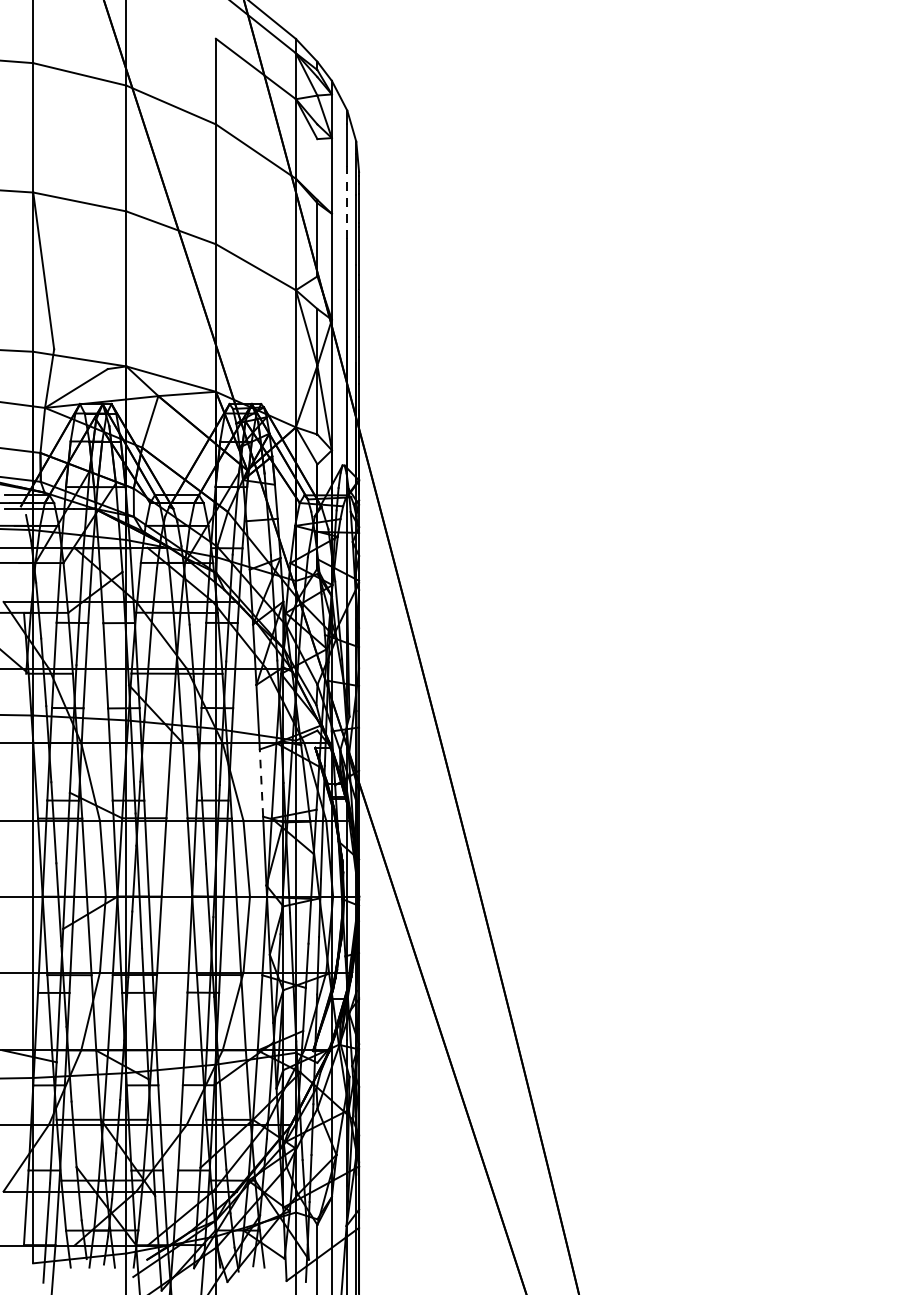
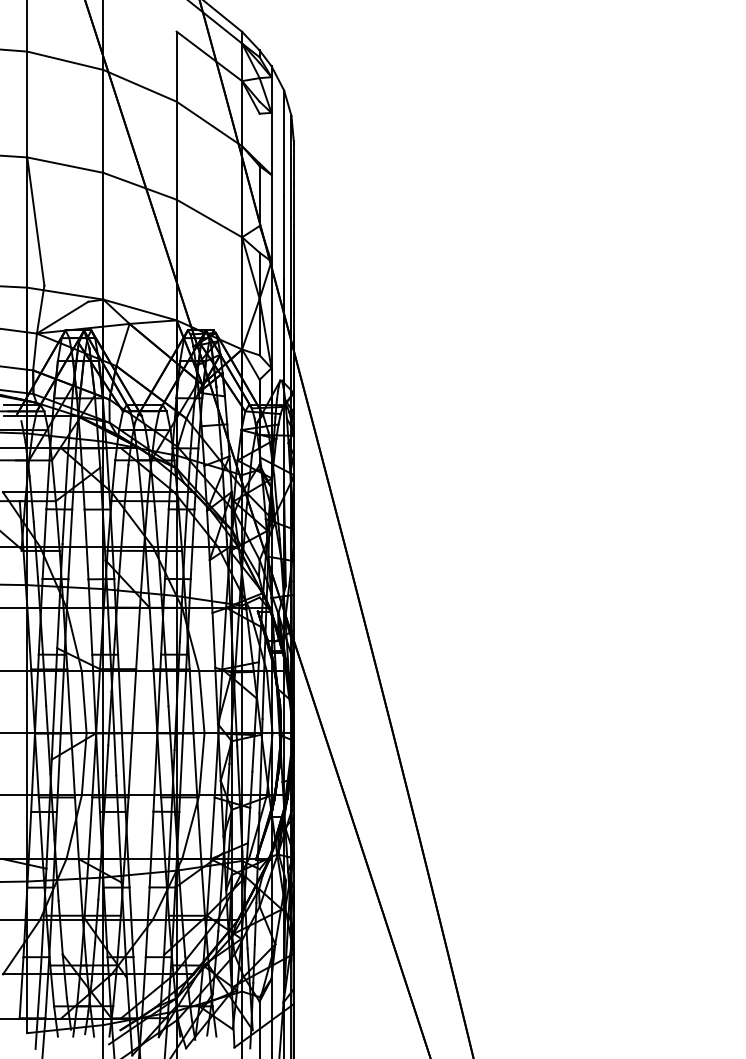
line: (347, 202) -> (284, 165), dashed -> solid
line: (260, 783) -> (213, 640), dashed -> solid

